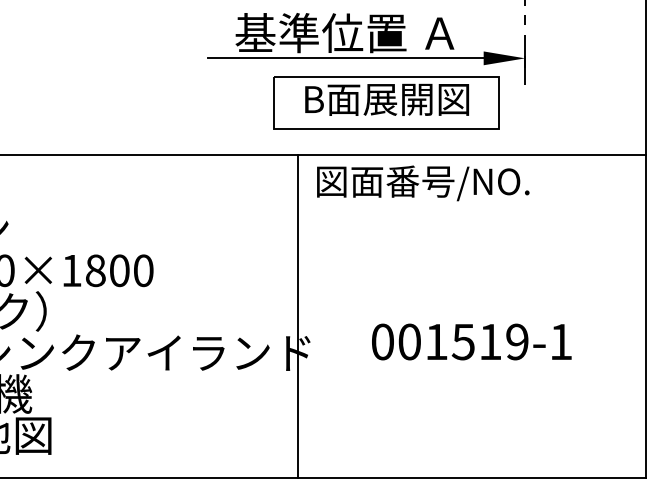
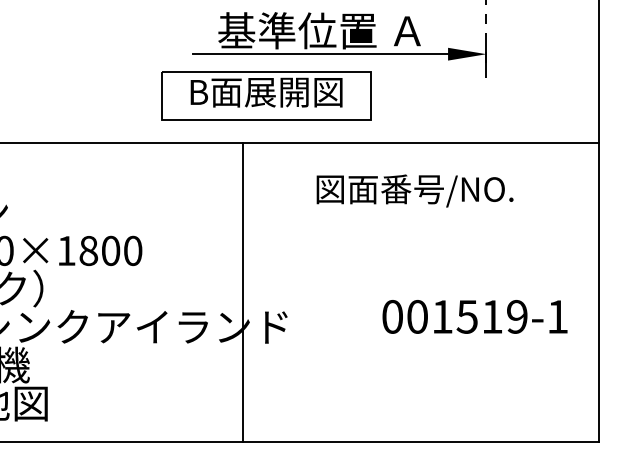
part: (386, 102) -> (266, 95), moved
text: (422, 182) -> (414, 190), moved
line: (298, 315) -> (243, 292), moved
text: (471, 341) -> (474, 316), moved

